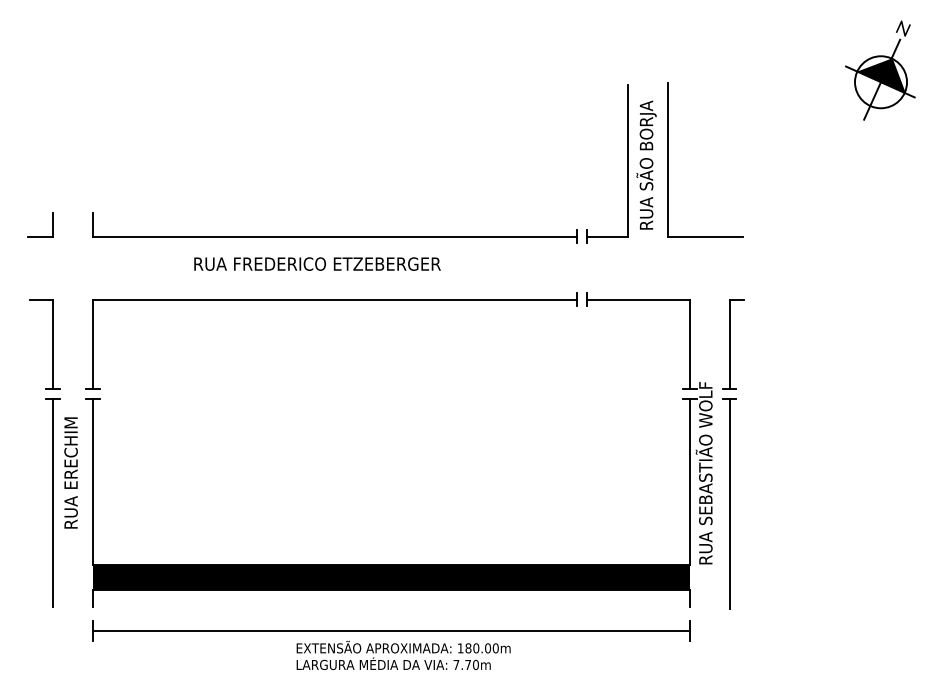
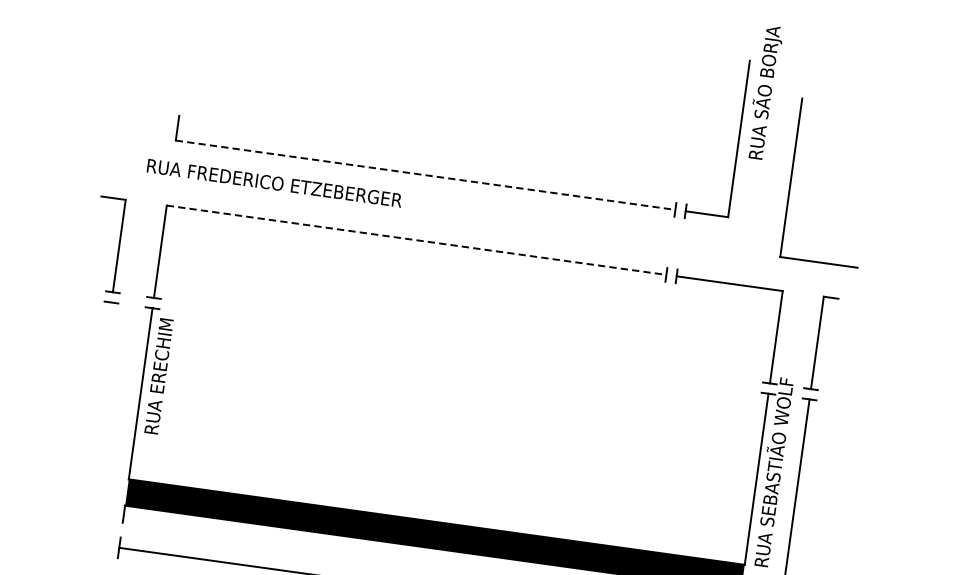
part: (668, 159) -> (791, 177), moved
text: (646, 164) -> (764, 91), moved
part: (52, 224) -> (135, 122), removed
line: (335, 236) -> (426, 175), solid -> dashed
text: (317, 263) -> (274, 182), moved
line: (335, 299) -> (417, 240), solid -> dashed
text: (70, 472) -> (158, 375), moved
line: (53, 502) -> (97, 409), removed

